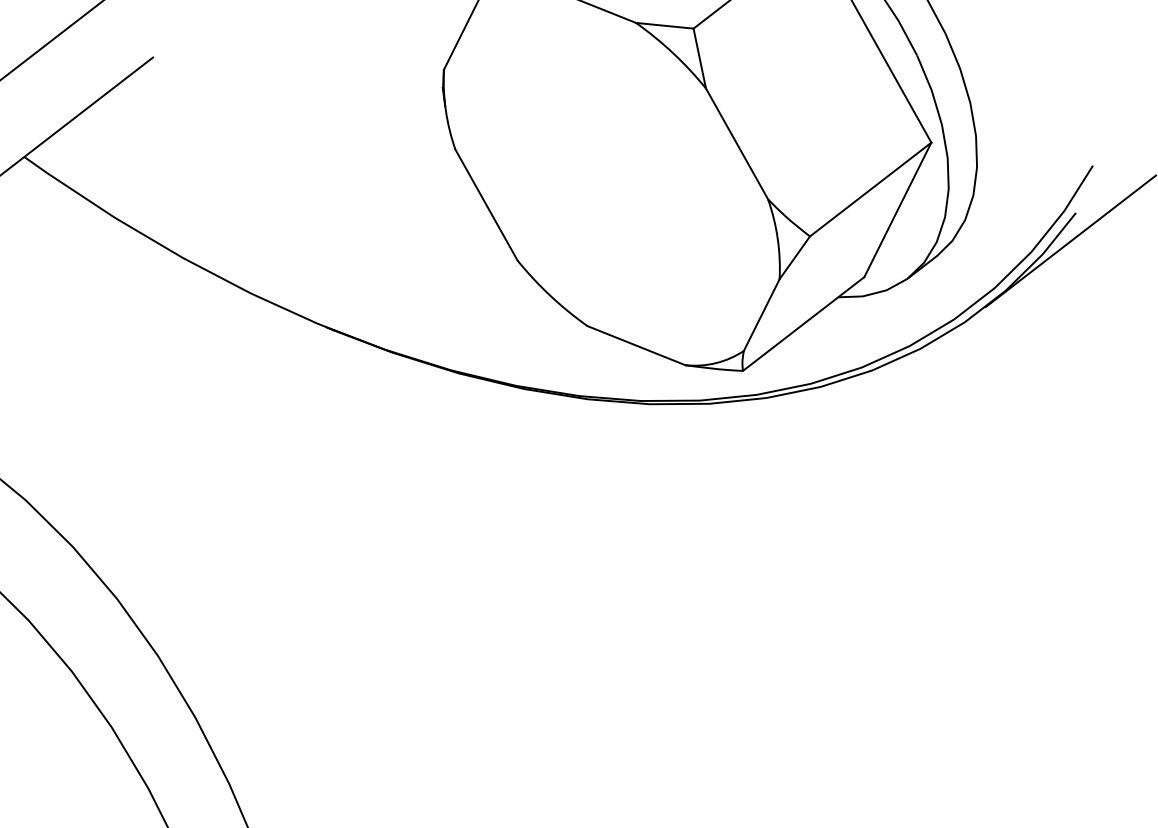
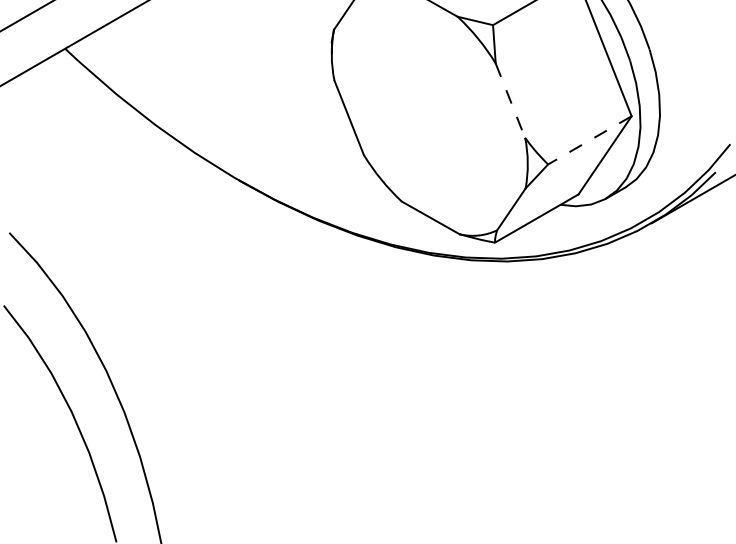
line: (737, 143) -> (510, 100), solid -> dashed
line: (870, 189) -> (589, 140), solid -> dashed

